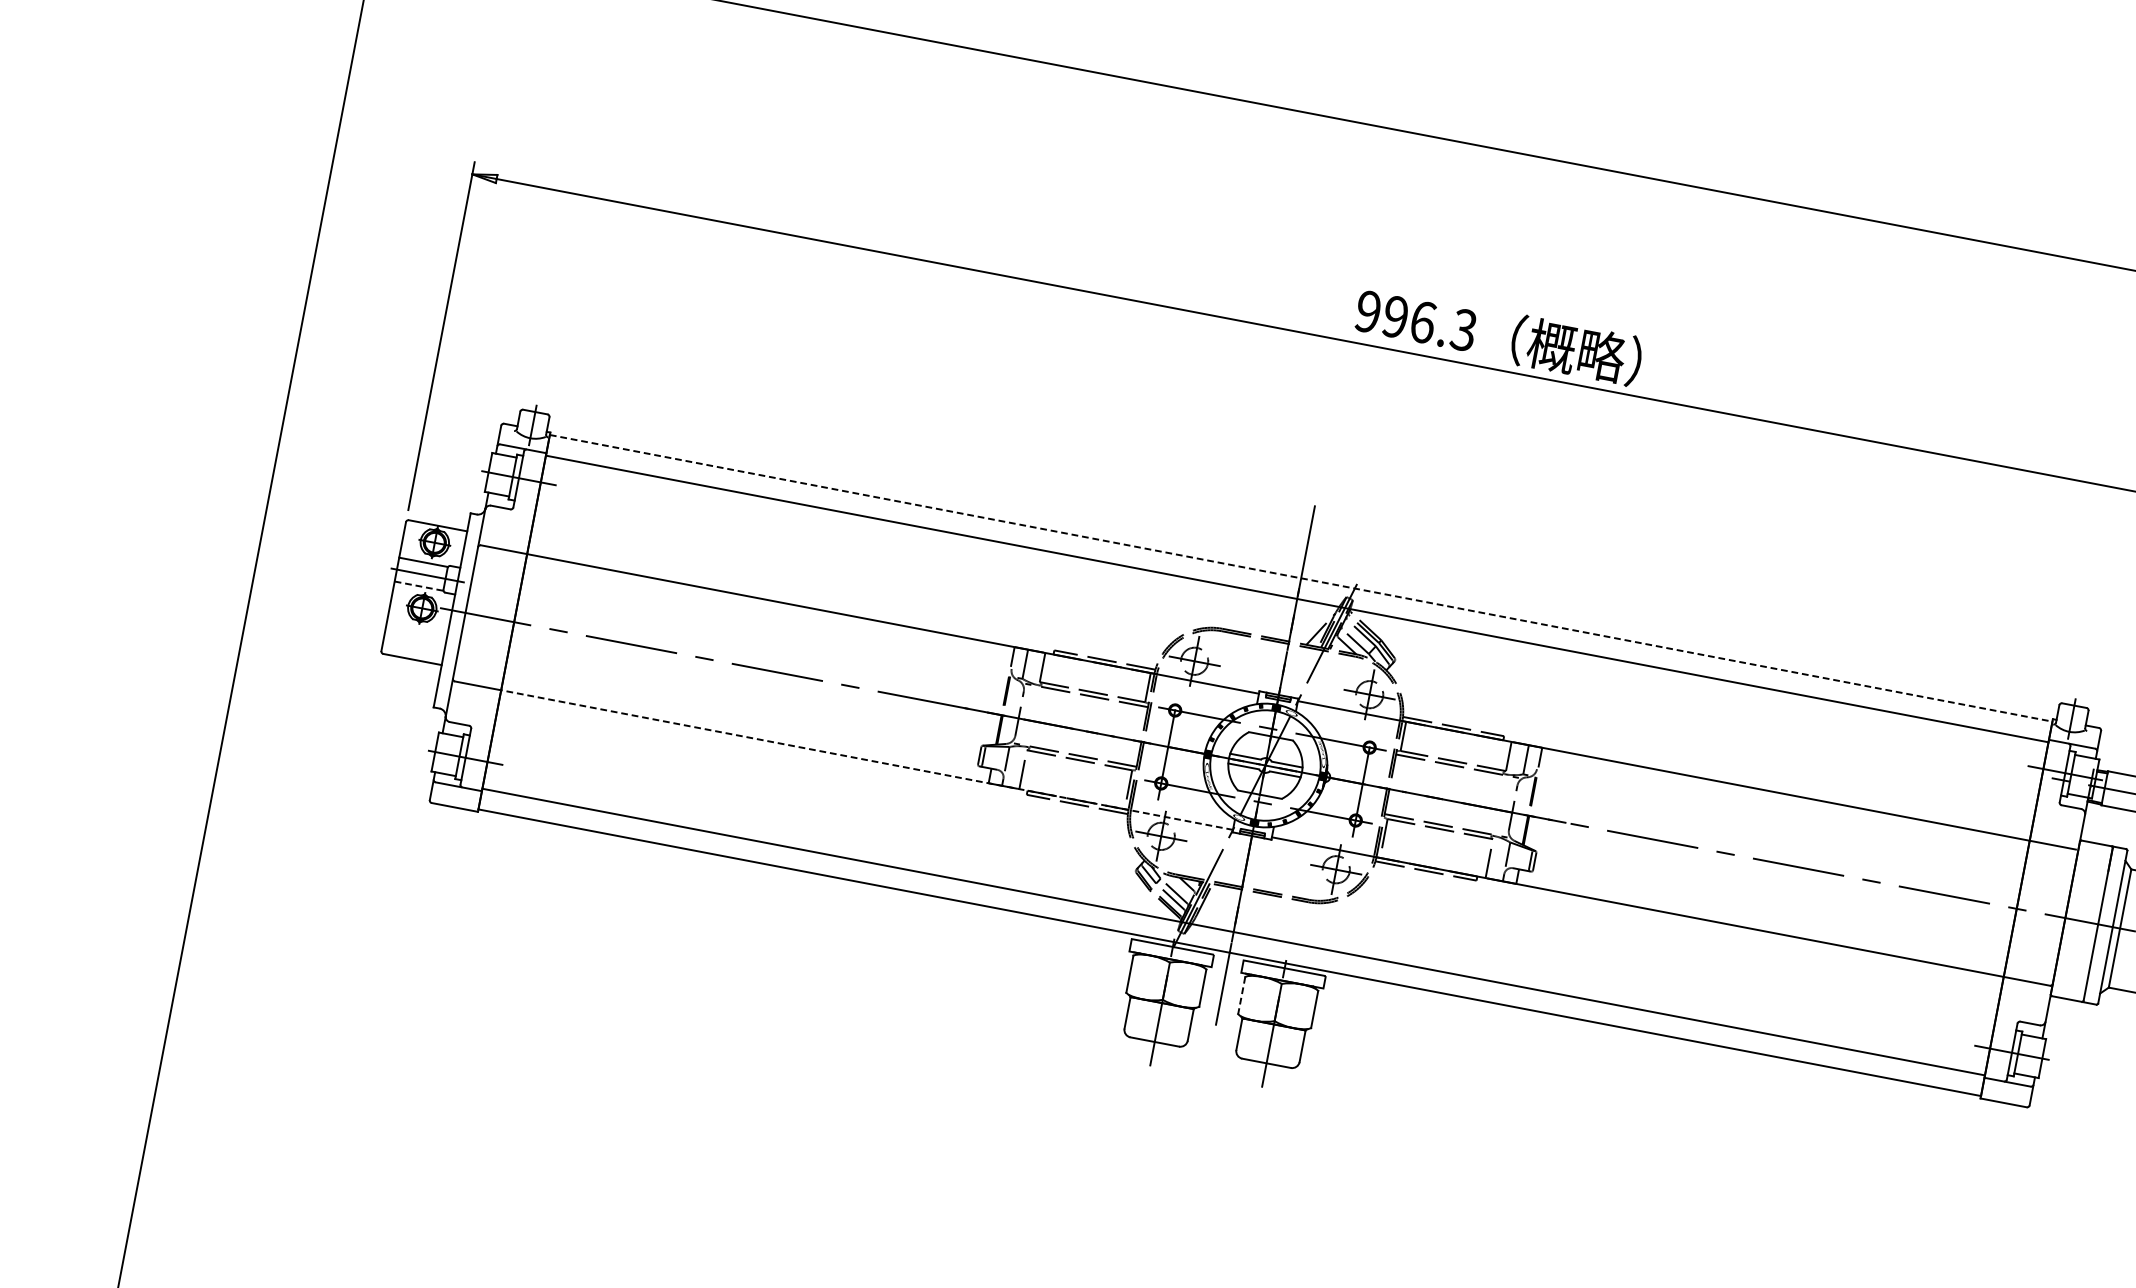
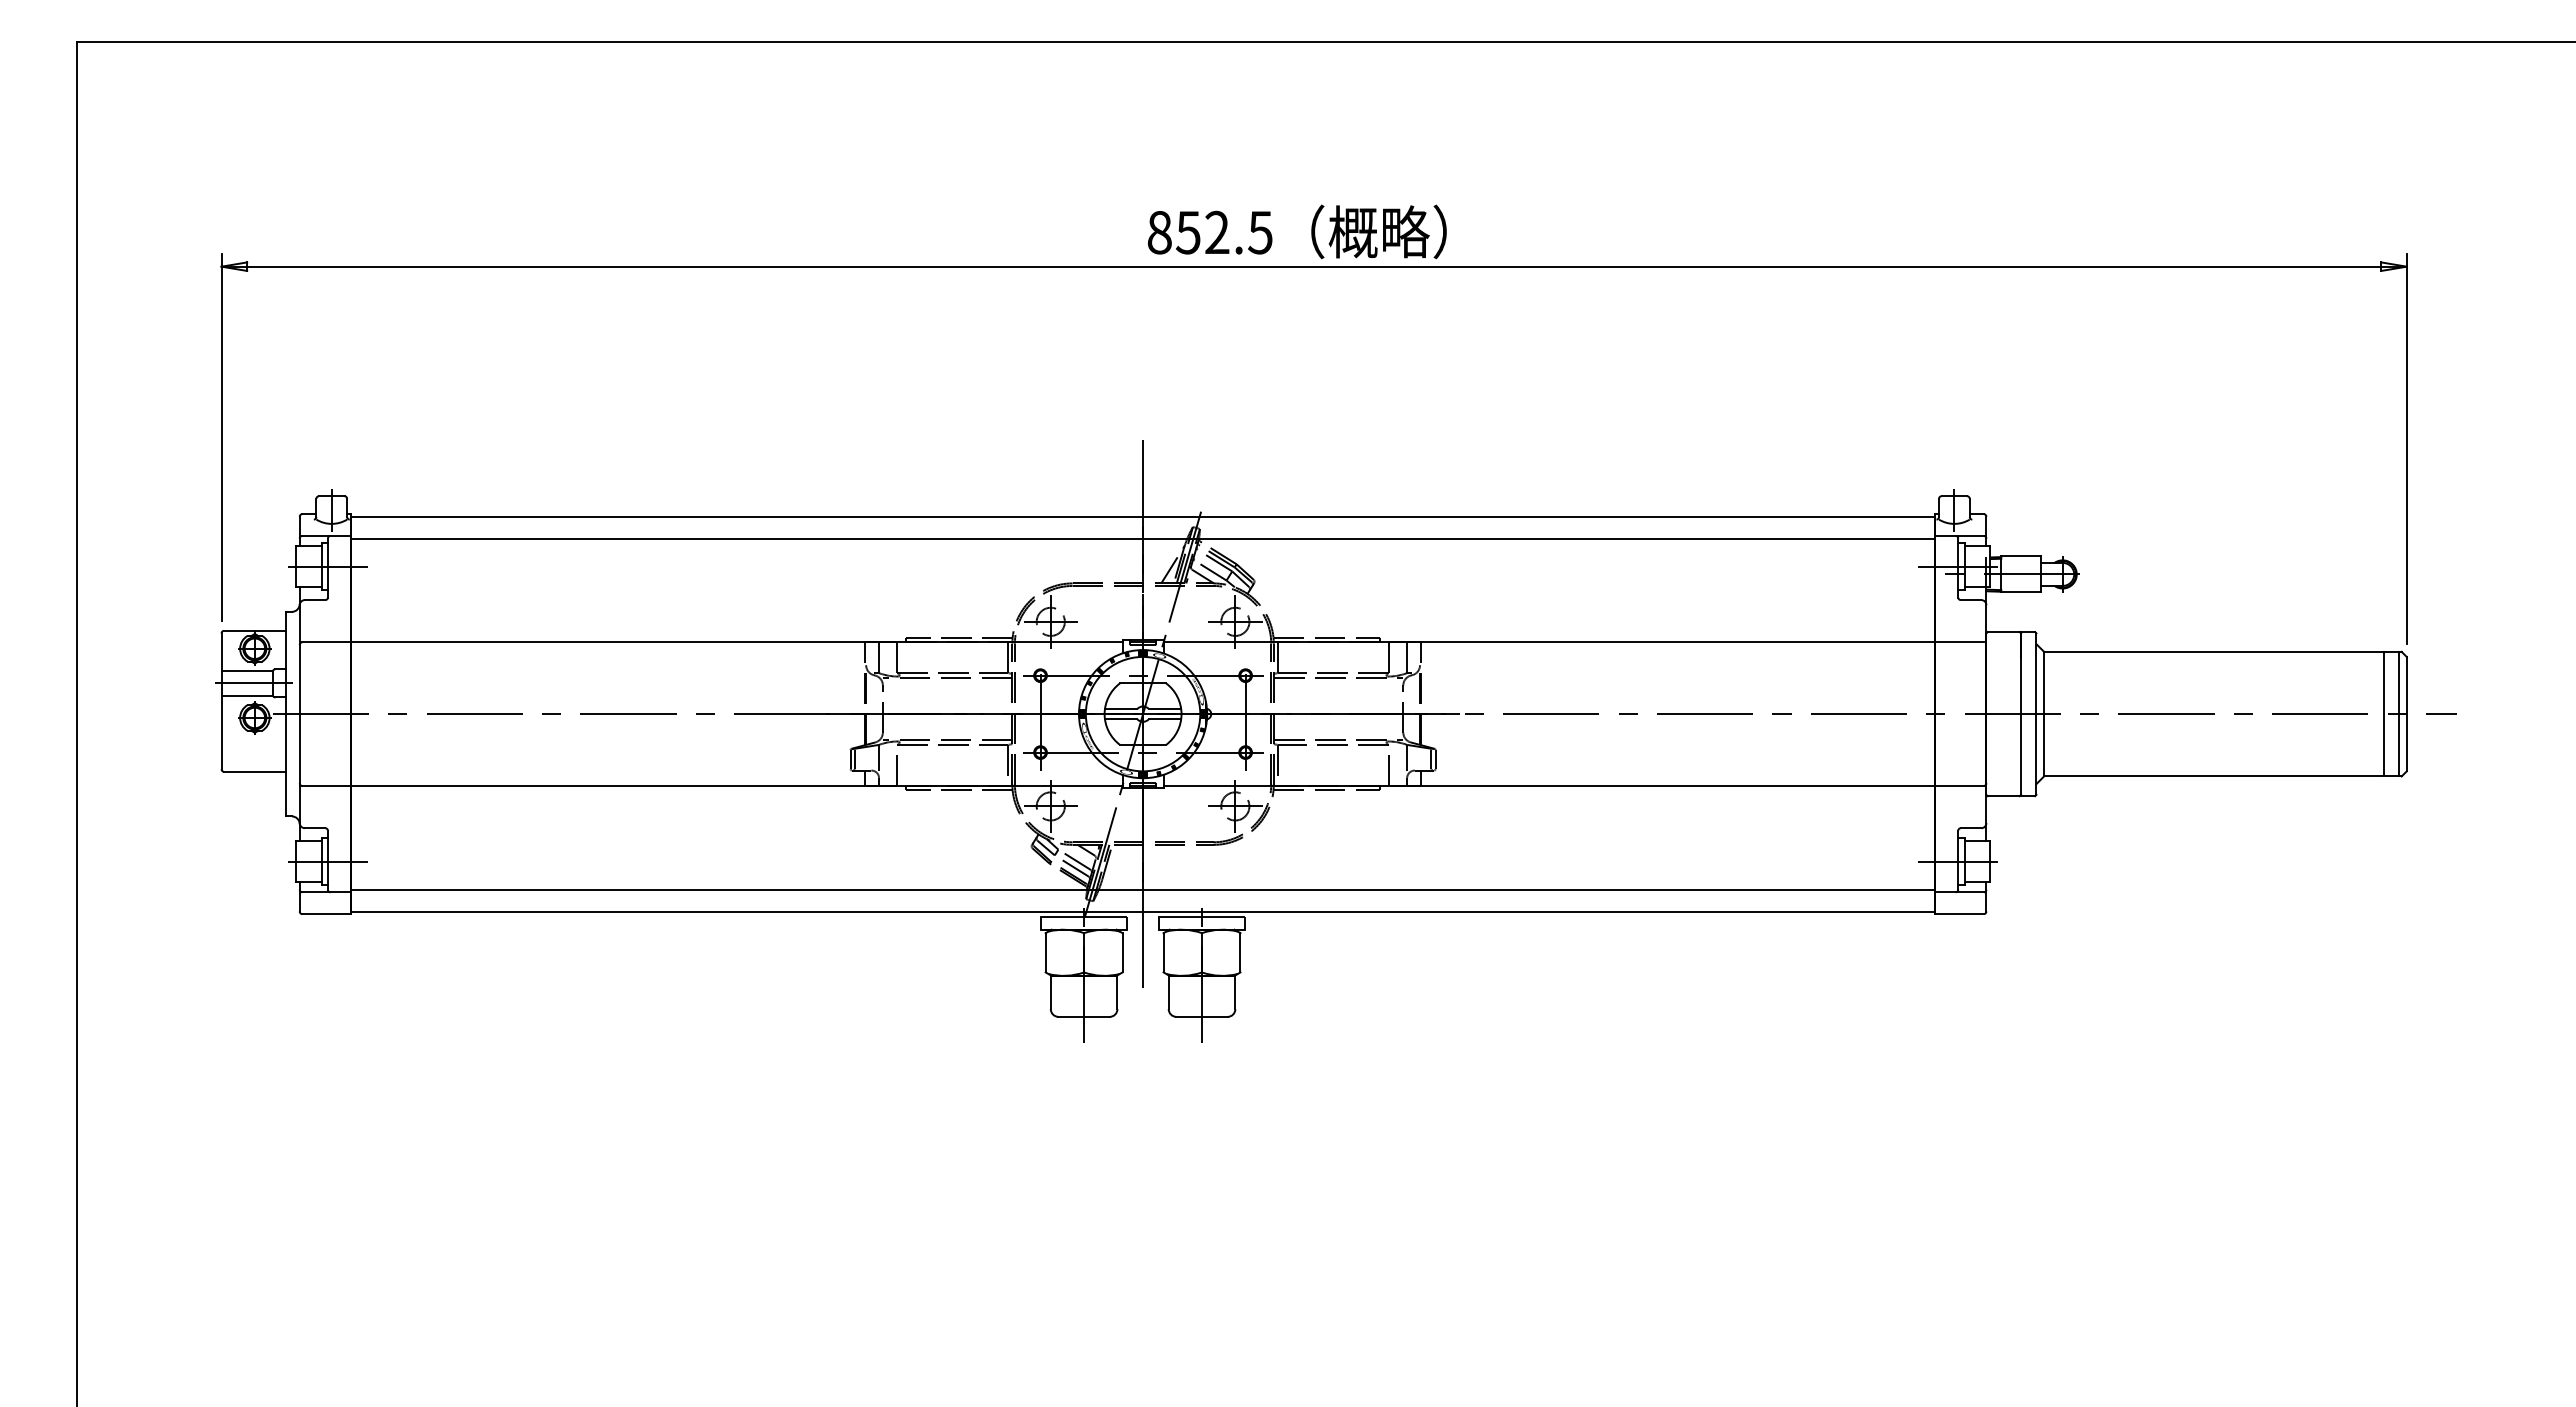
text: (1415, 320) -> (1209, 232), 996.3 -> 852.5
line: (1301, 578) -> (1143, 516), dashed -> solid
line: (419, 585) -> (247, 695), dashed -> solid
line: (866, 759) -> (736, 785), dashed -> solid
line: (1241, 995) -> (1163, 952), dashed -> solid

